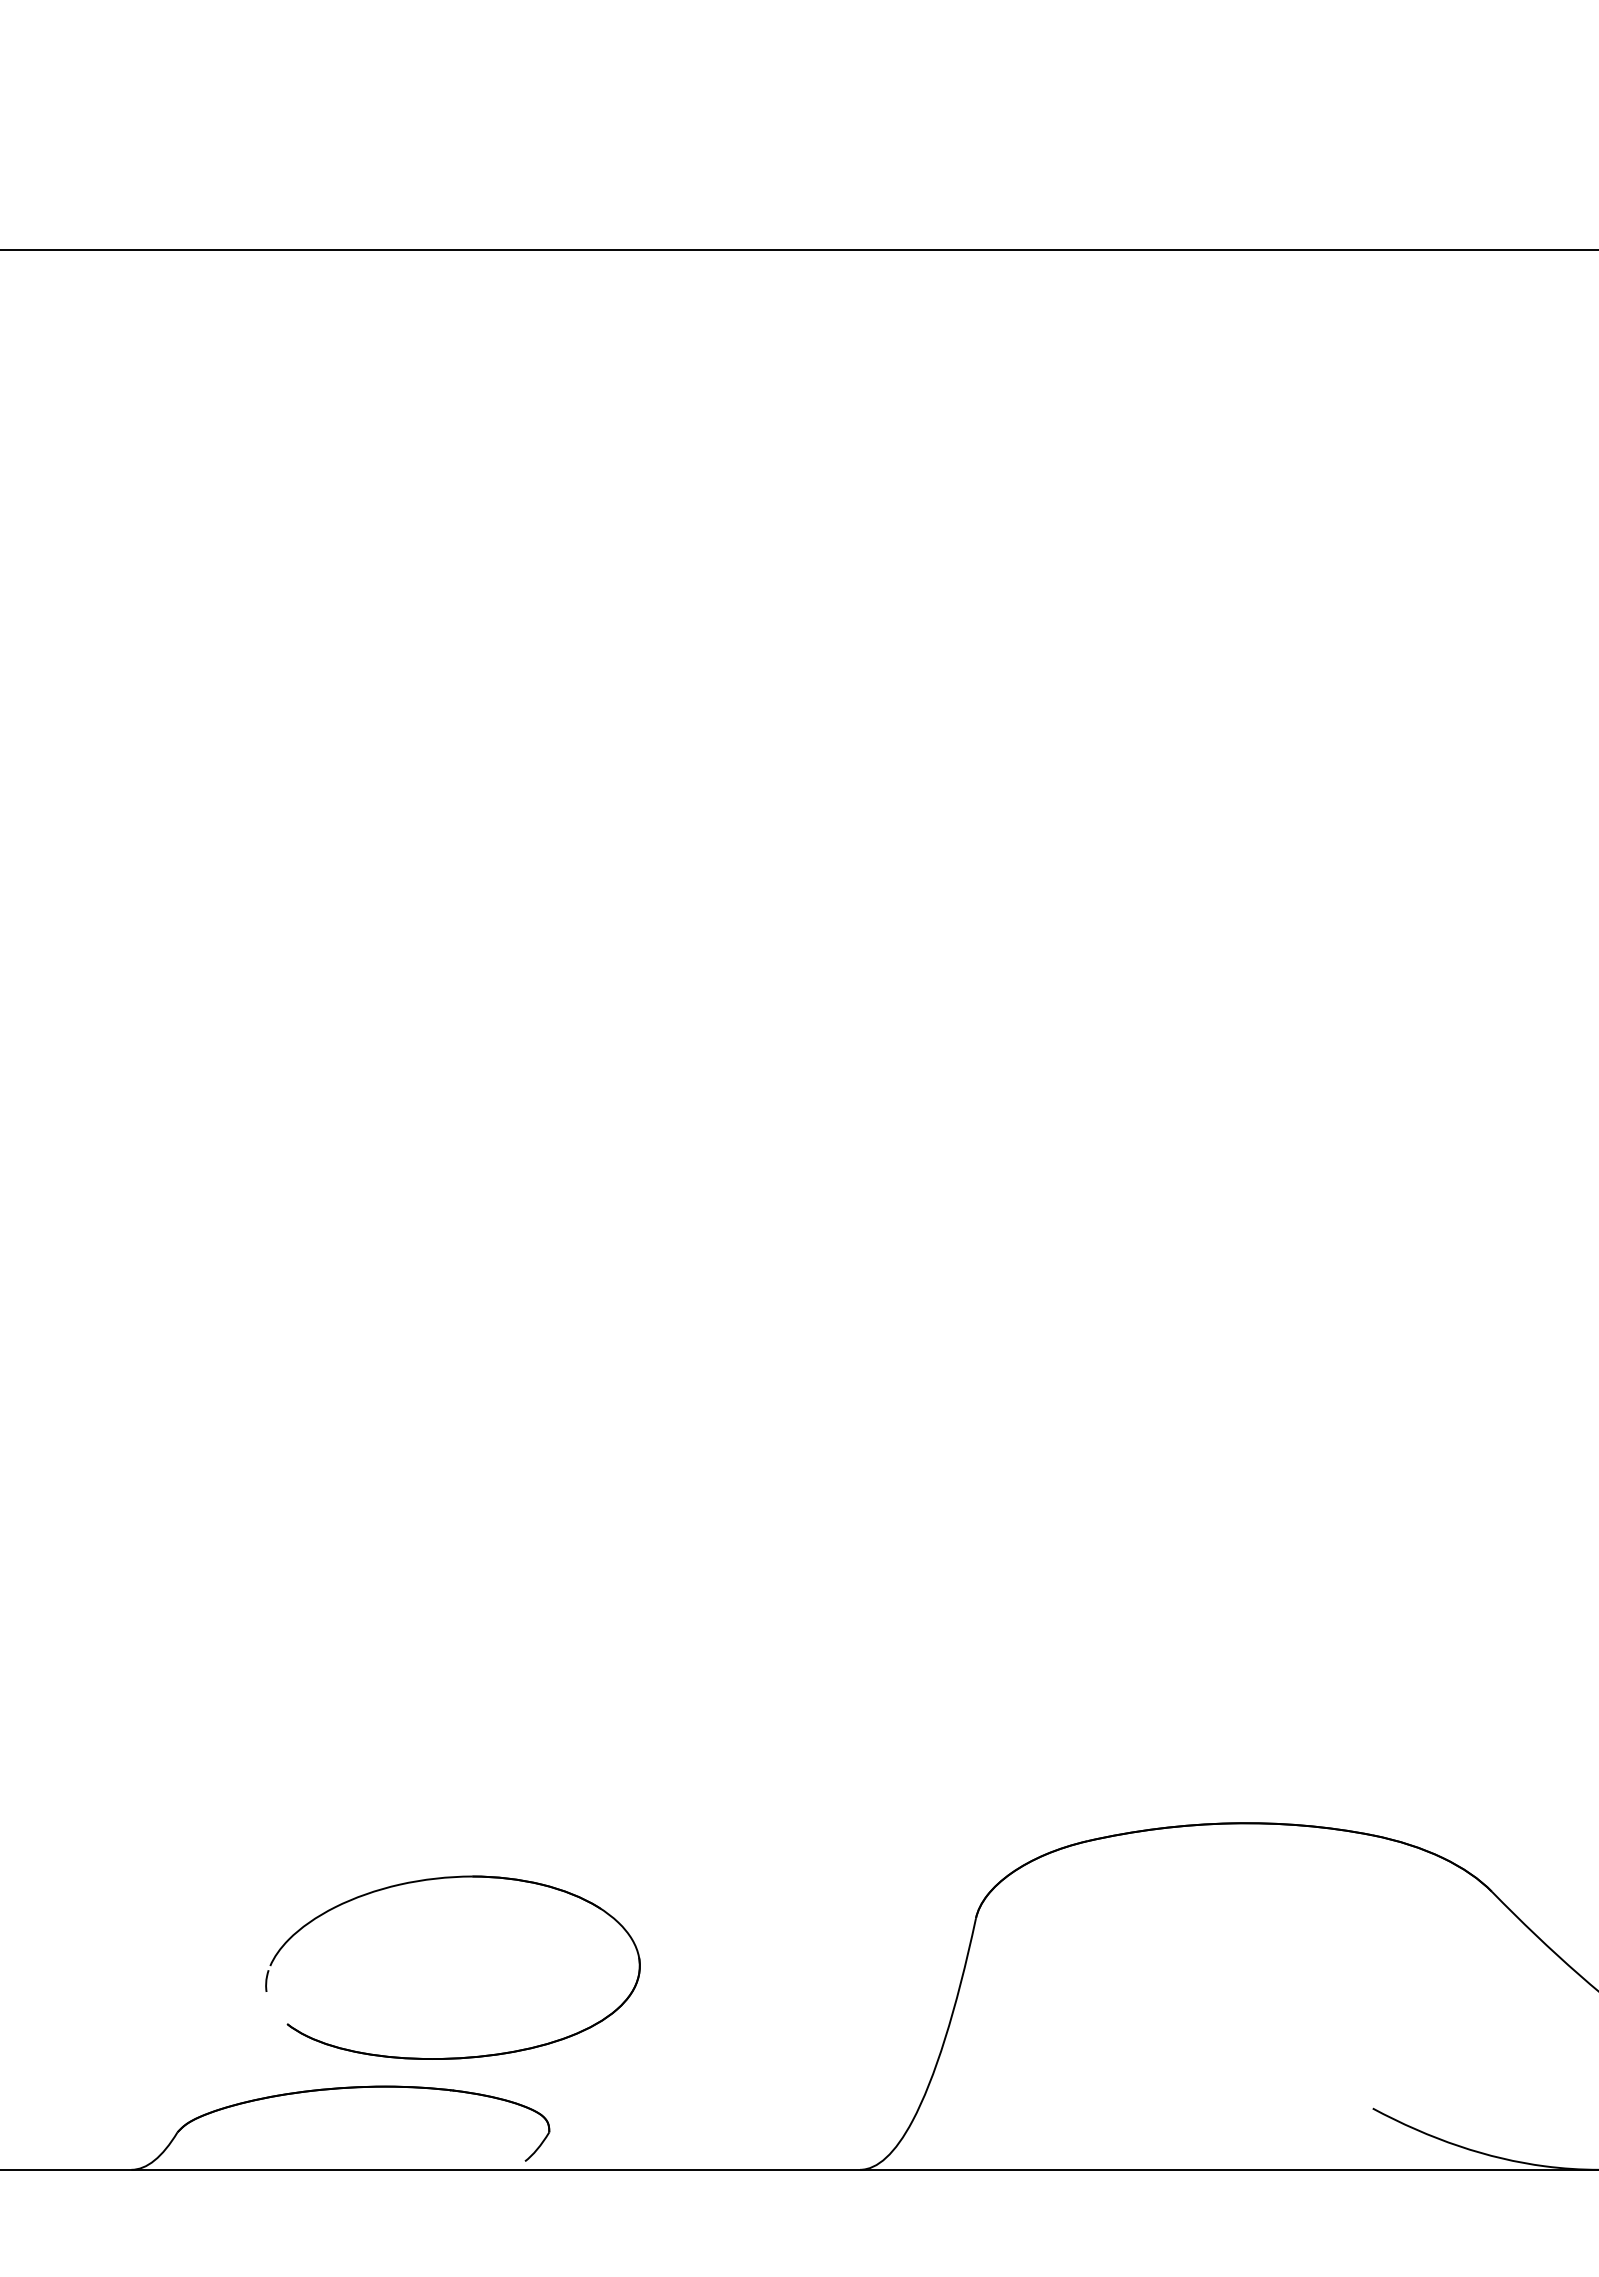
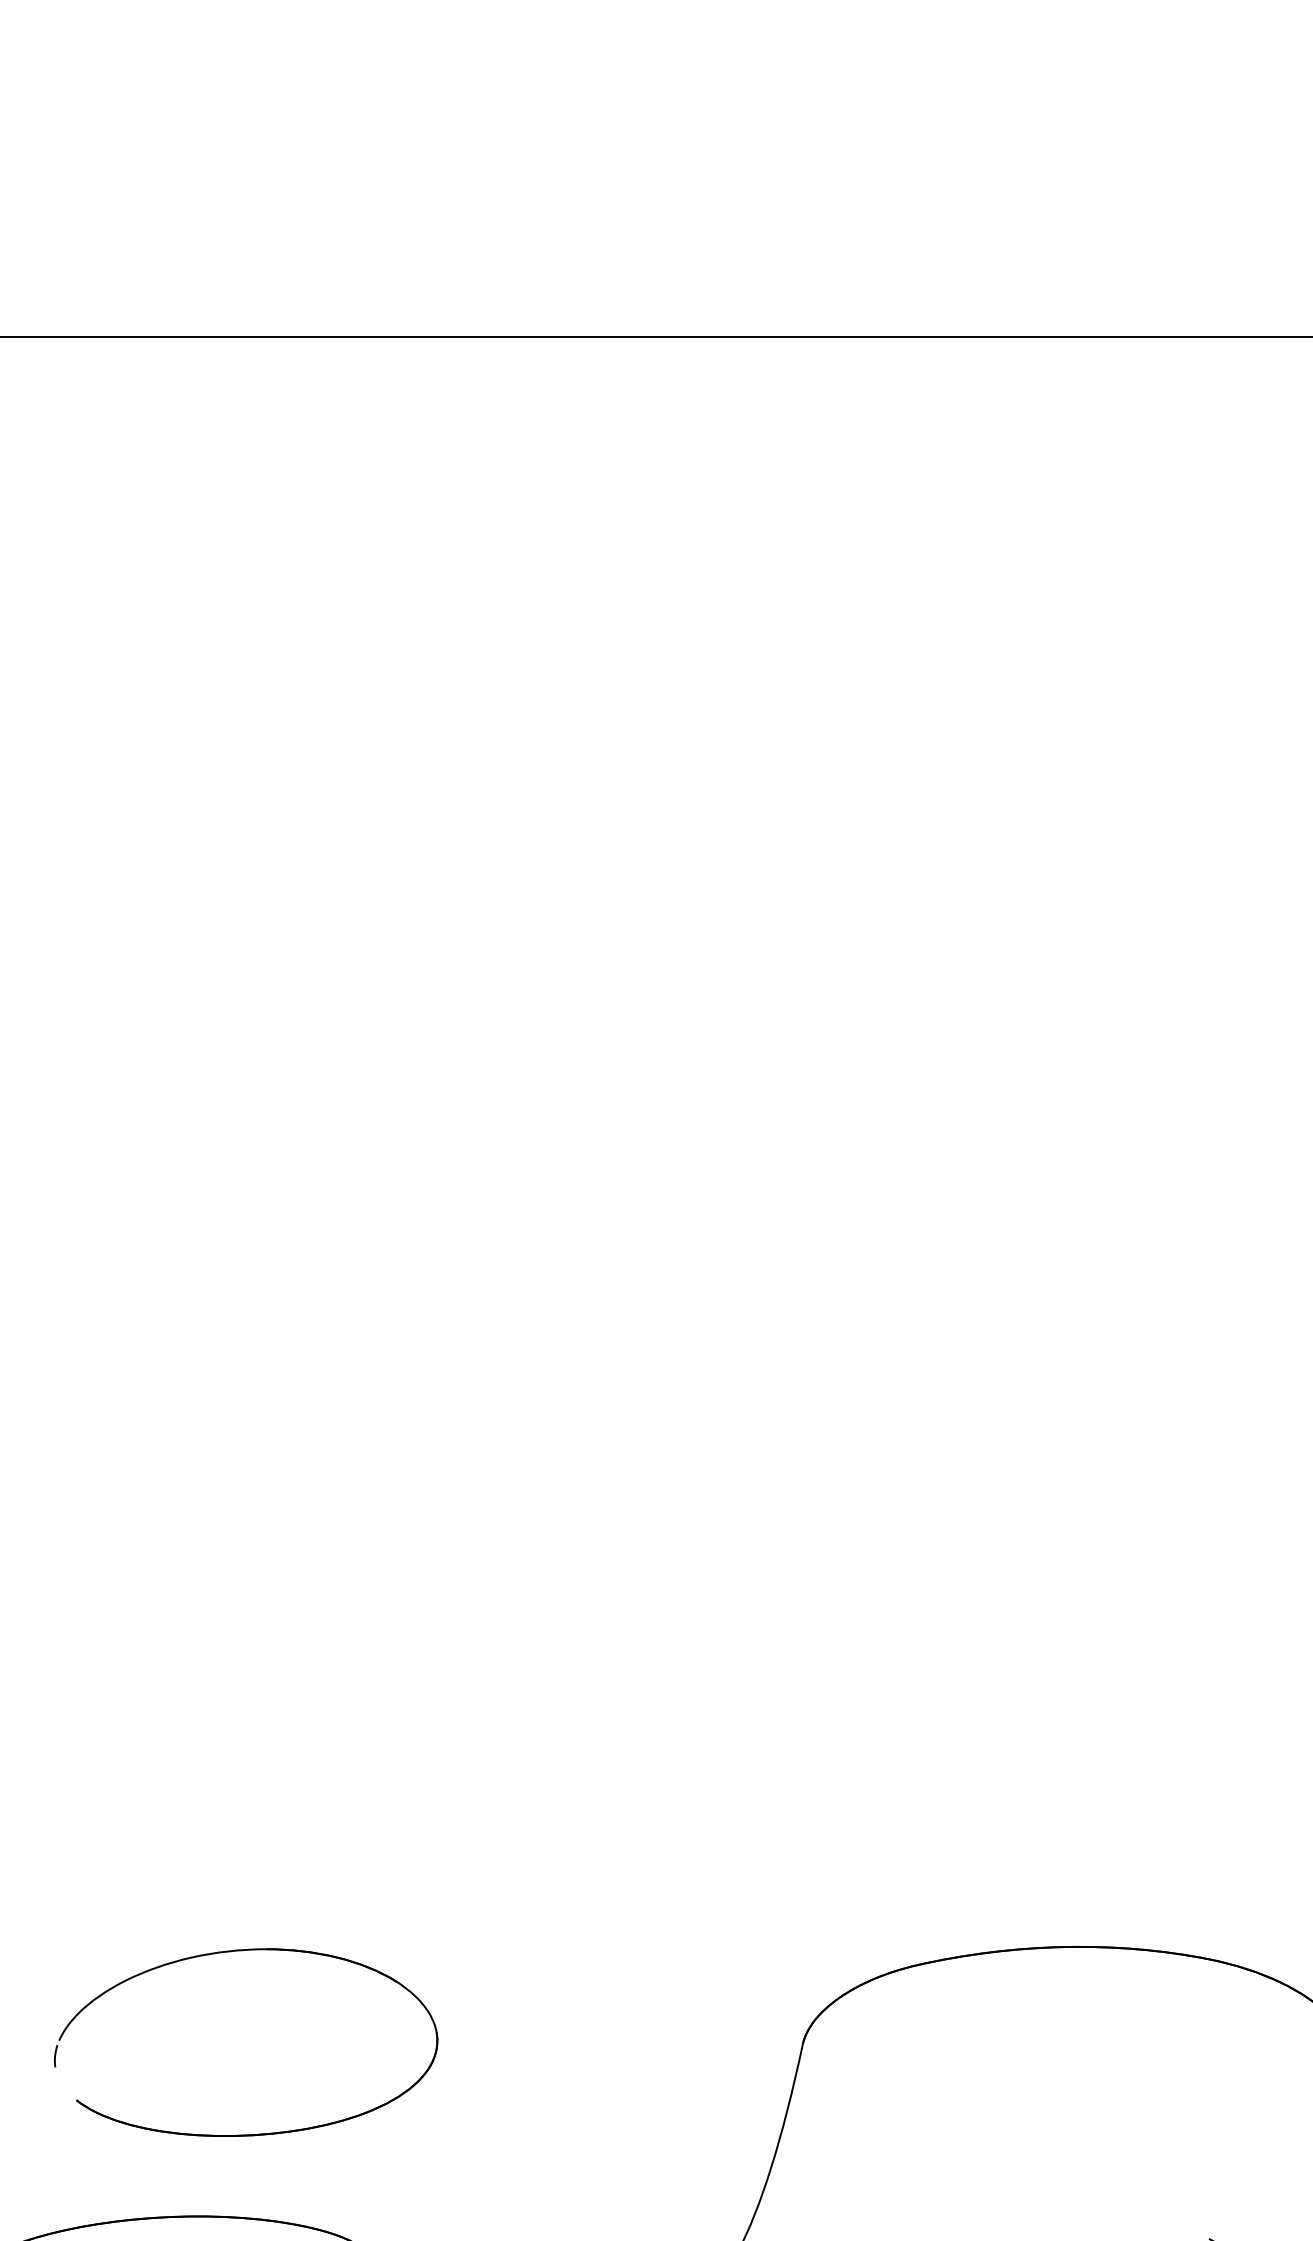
part: (440, 1879) -> (233, 1952), moved

